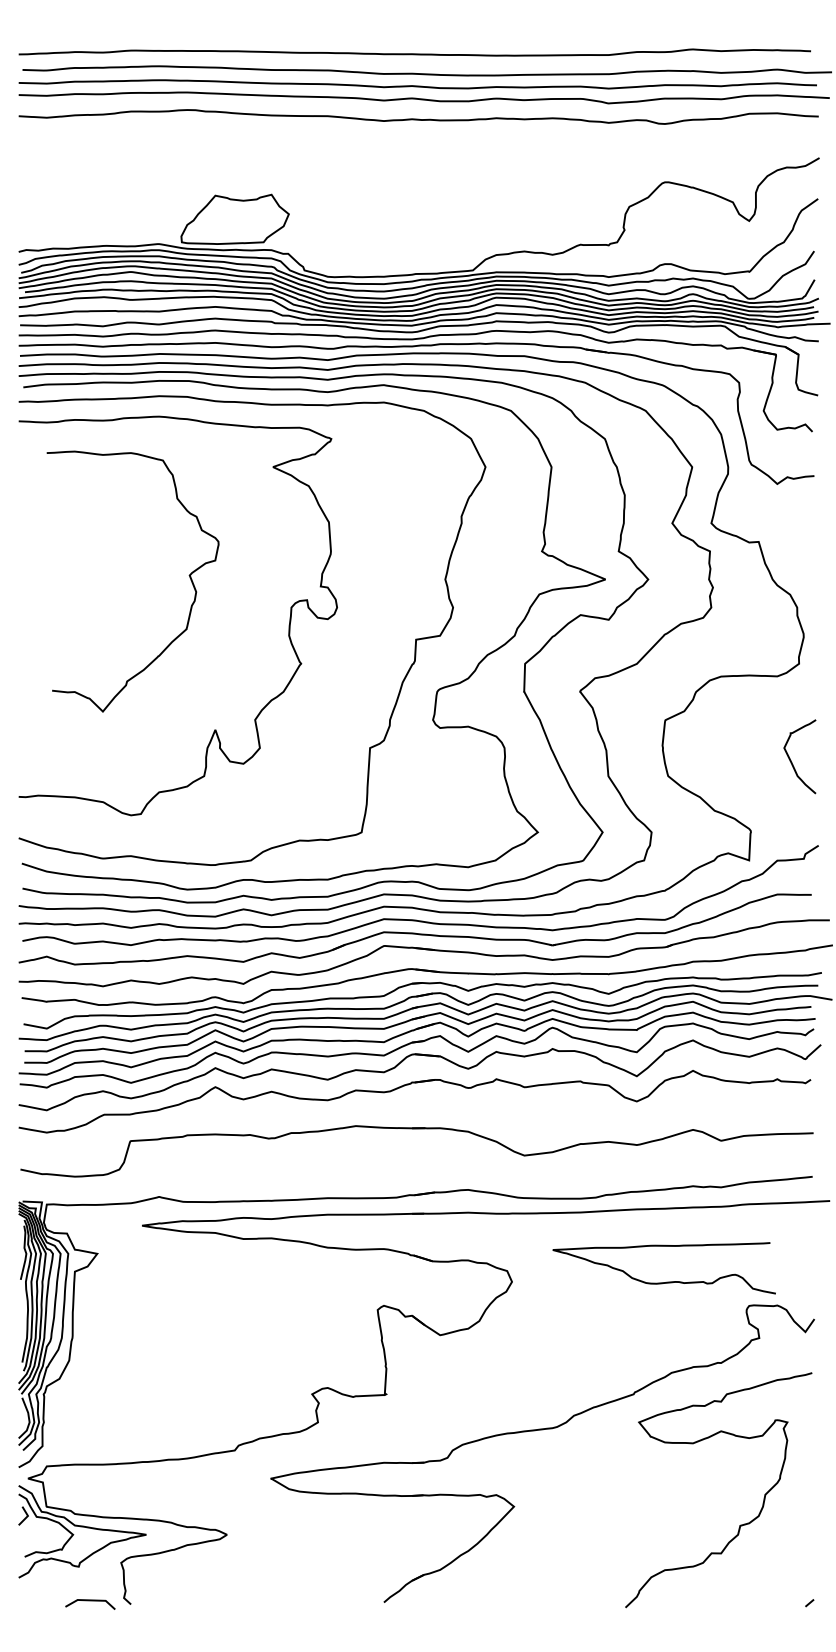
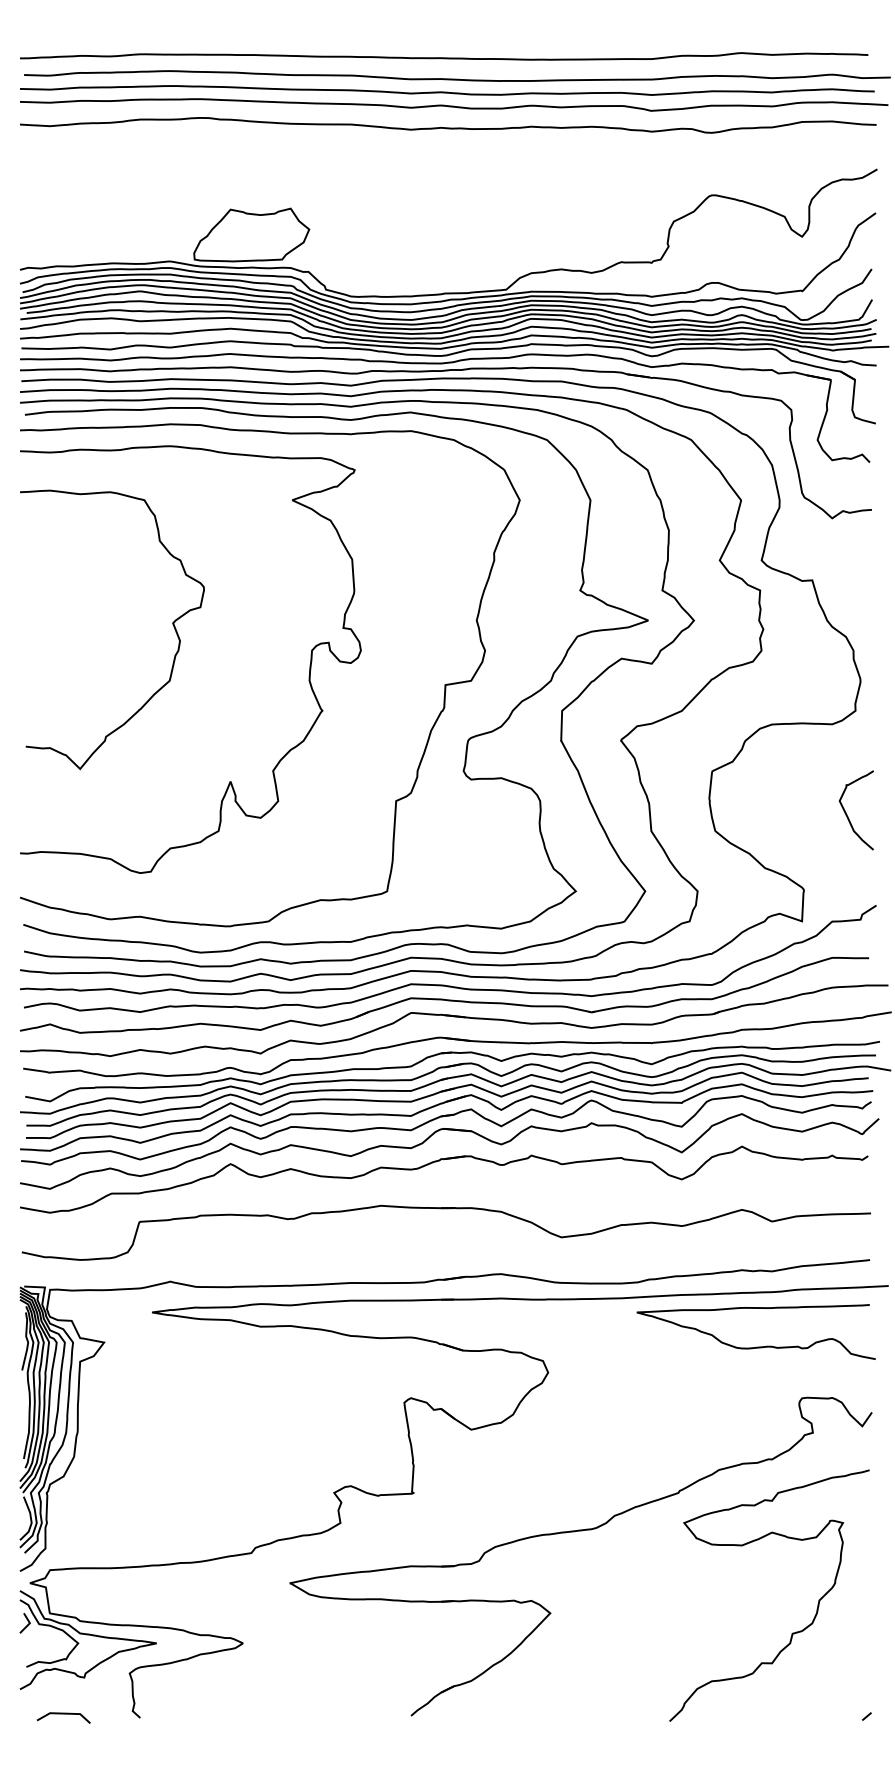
curve: (189, 576) -> (172, 624), moved
curve: (664, 1281) -> (756, 1346), moved
curve: (90, 1601) -> (63, 1714), moved

